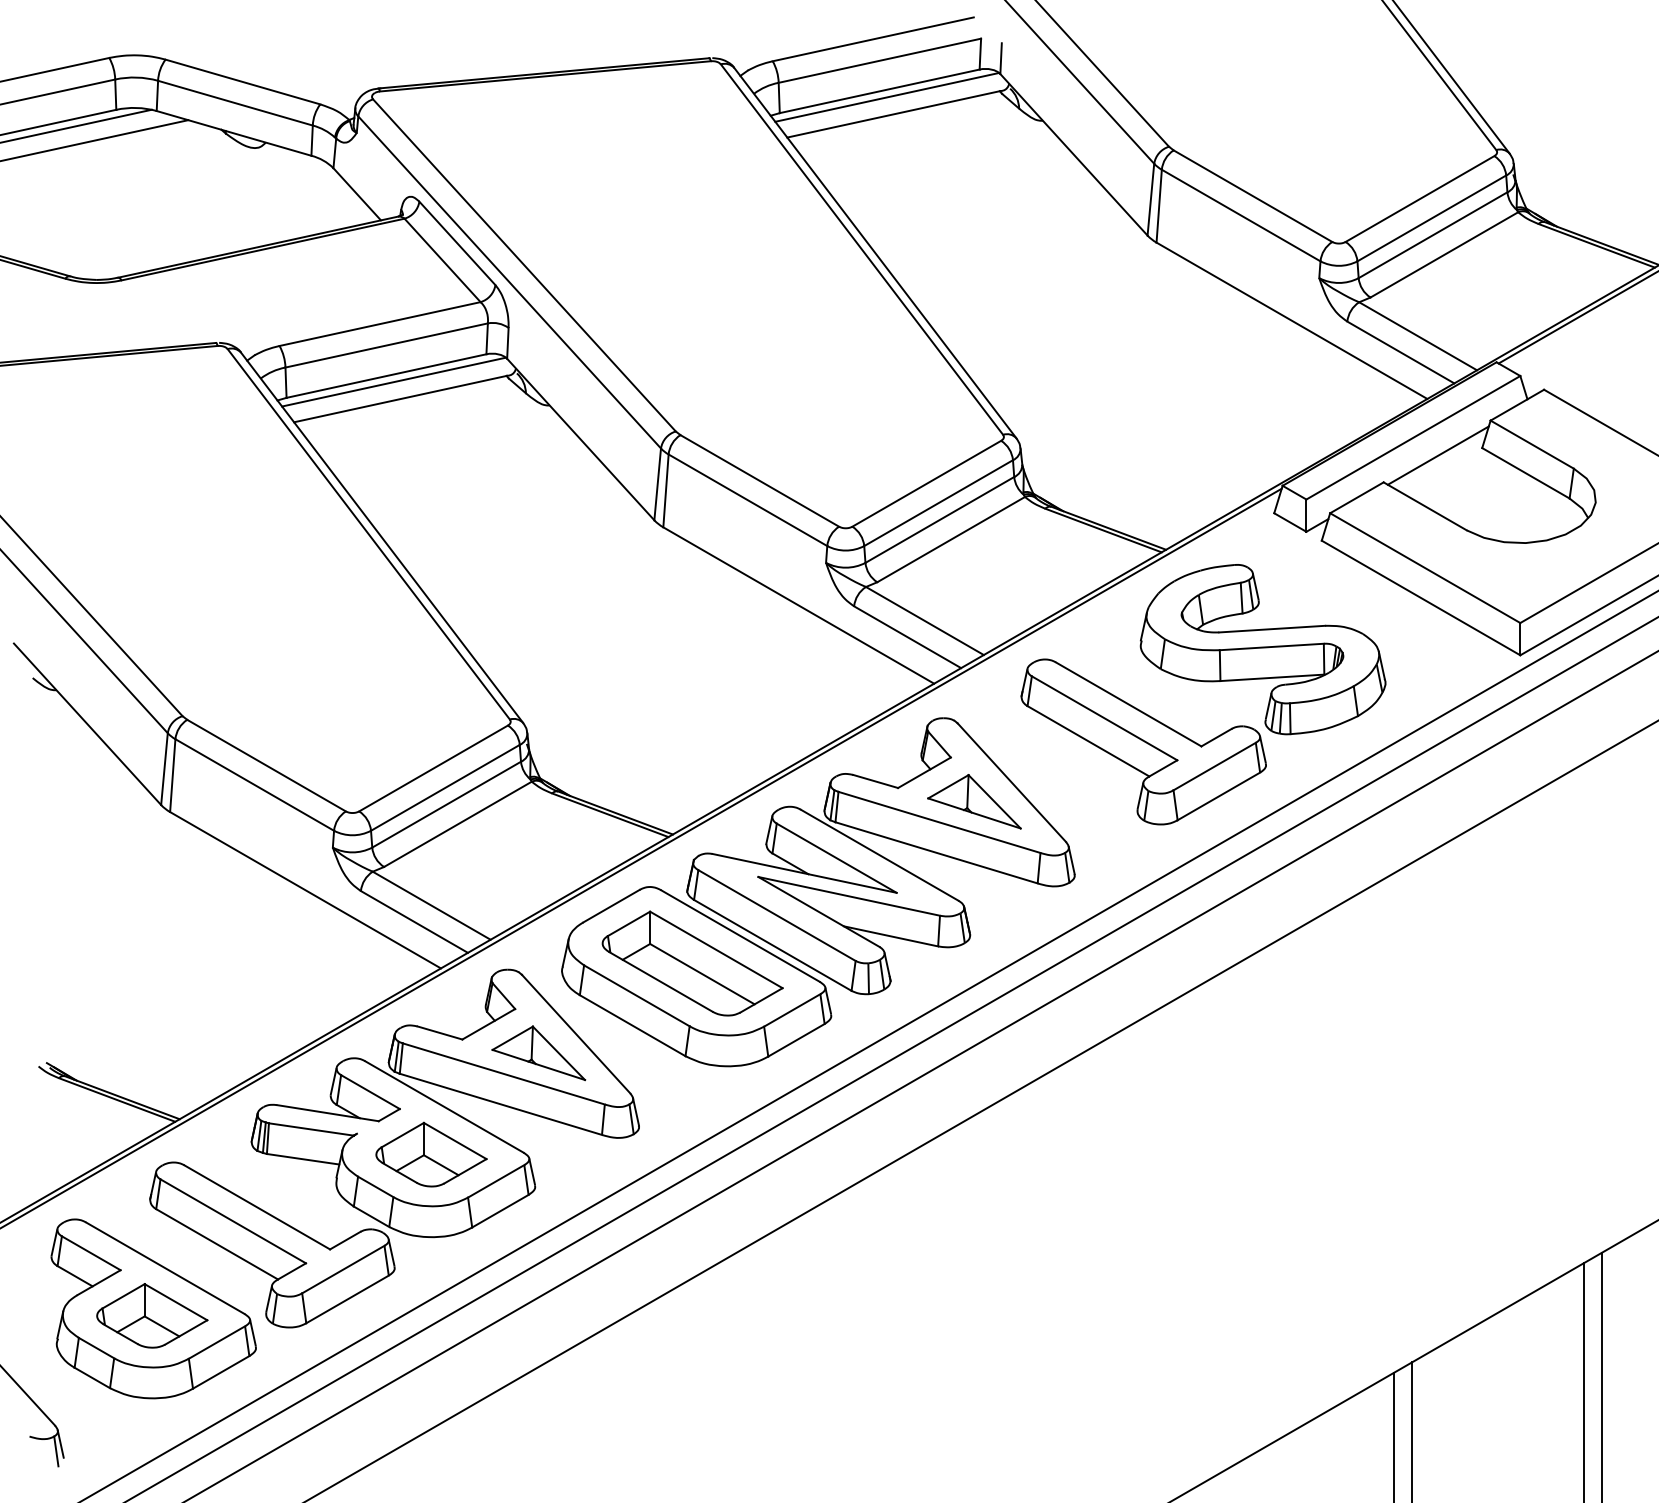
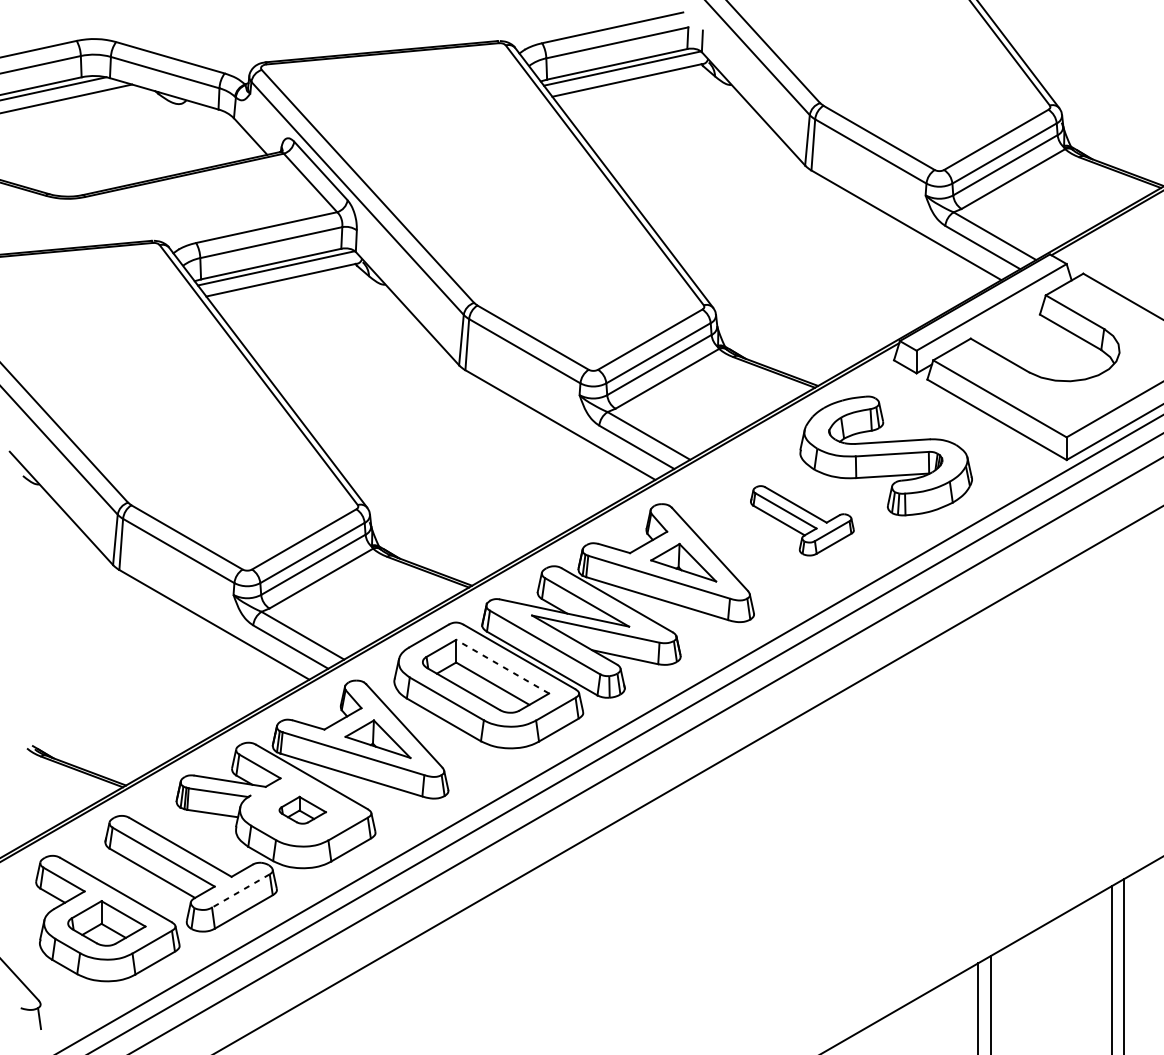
line: (1437, 455) -> (1008, 319), removed
part: (1143, 741) -> (802, 520), size x0.6
line: (715, 949) -> (502, 666), solid -> dashed
part: (431, 1154) -> (302, 810), size x0.6
line: (343, 1269) -> (241, 890), solid -> dashed
line: (60, 1443) -> (42, 1013), removed

